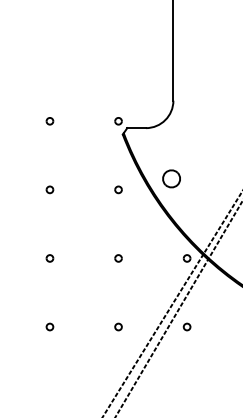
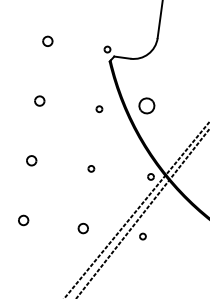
part: (49, 121) -> (47, 41), size x1.6
part: (49, 189) -> (39, 100), size x1.6
part: (49, 258) -> (31, 160), size x1.6
part: (49, 326) -> (23, 219), size x1.6
part: (118, 326) -> (83, 228), size x1.6

